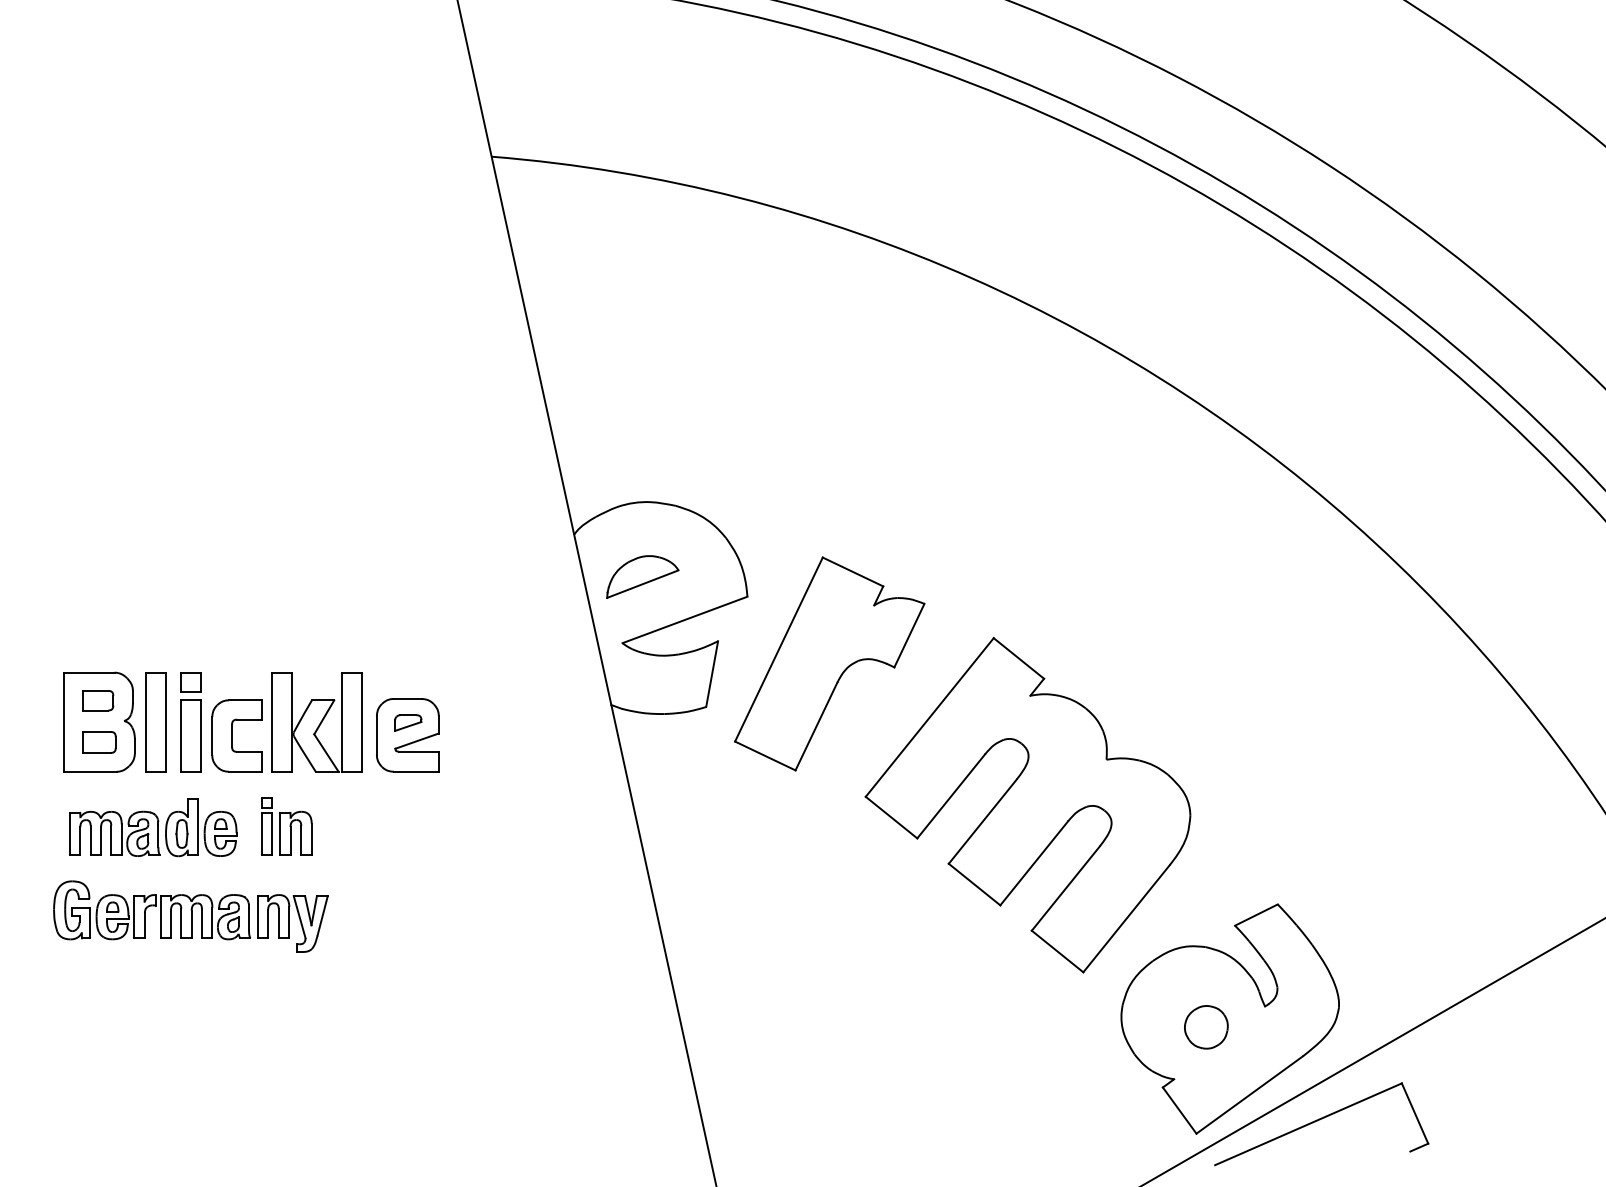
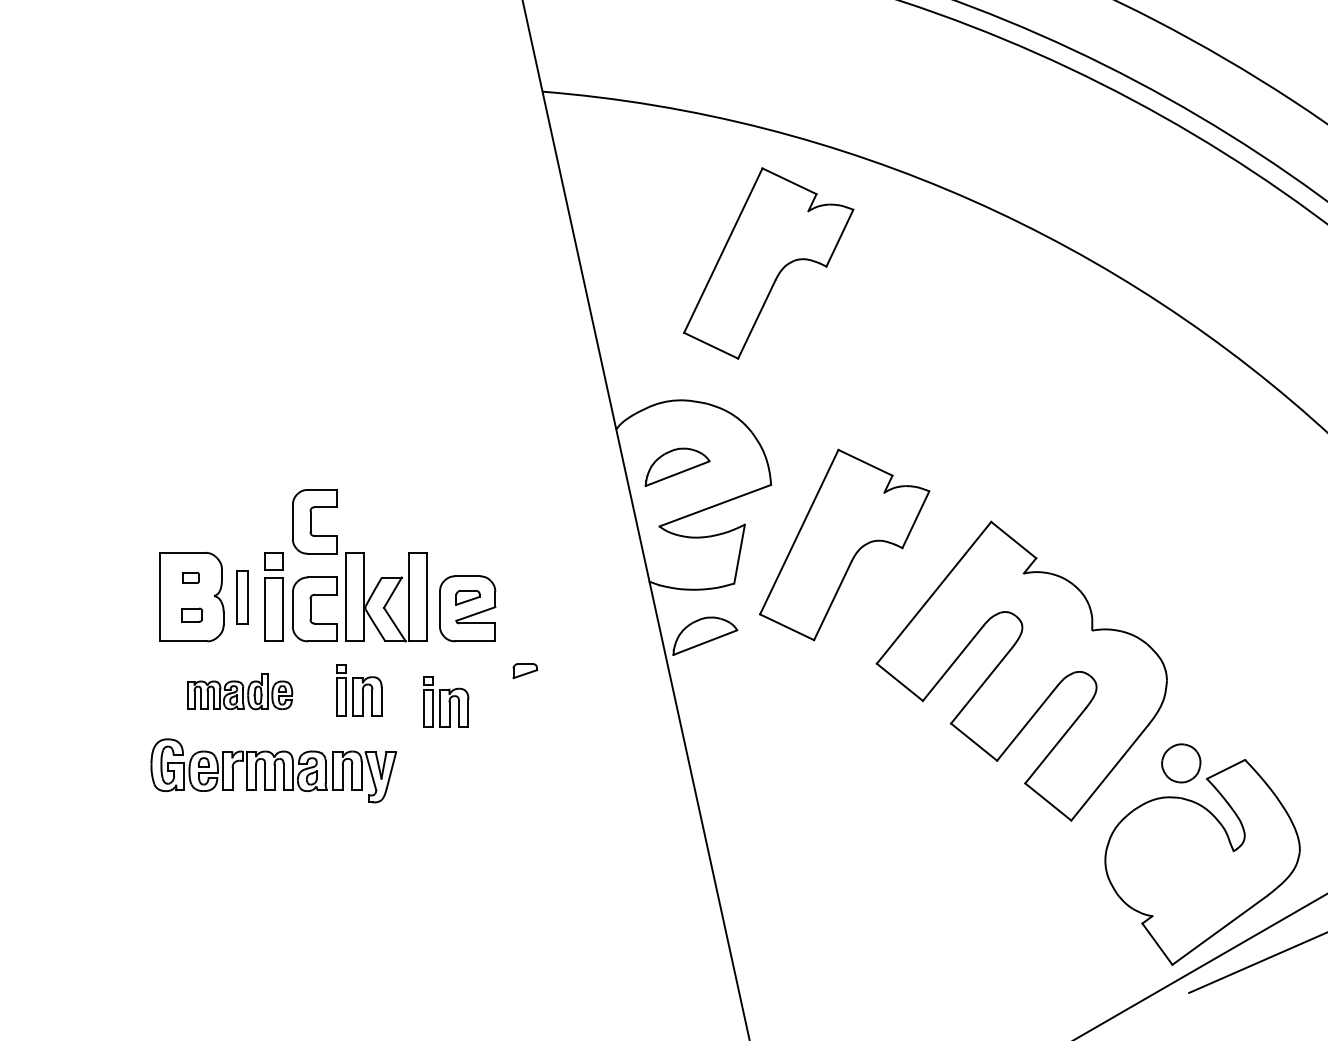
part: (744, 348) -> (768, 263), added
part: (236, 637) -> (314, 521), added
part: (98, 700) -> (191, 577), size x0.6
part: (155, 722) -> (242, 597), size x0.6
part: (99, 742) -> (192, 615), size x0.7
part: (673, 765) -> (705, 635), added
part: (472, 804) -> (525, 670), added
part: (153, 827) -> (240, 691), size x0.7
part: (383, 839) -> (445, 701), added
part: (1206, 1027) -> (1181, 763), moved

